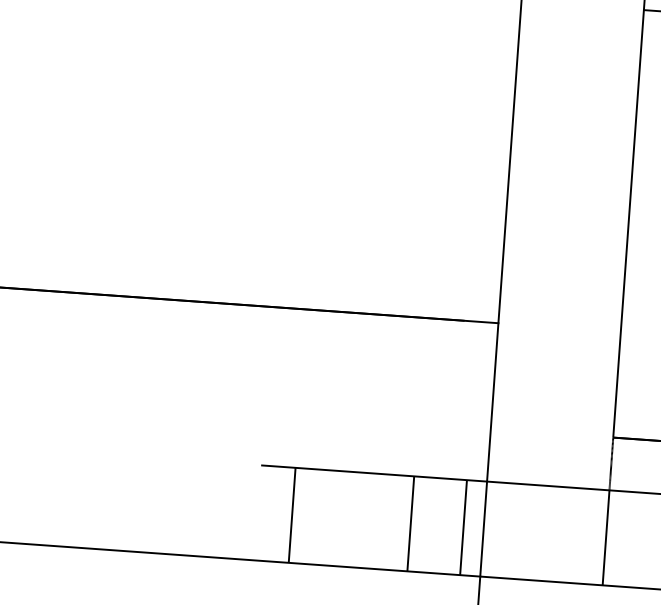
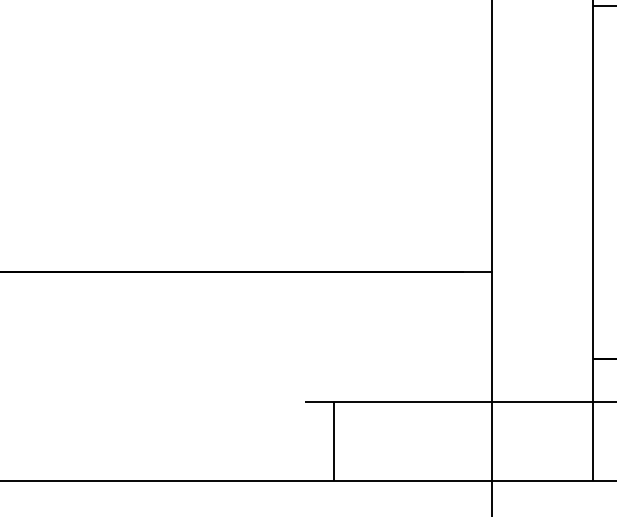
line: (410, 523) -> (431, 441), removed
line: (463, 527) -> (475, 441), removed

